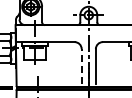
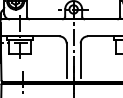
line: (81, 65) -> (66, 59), dashed -> solid

